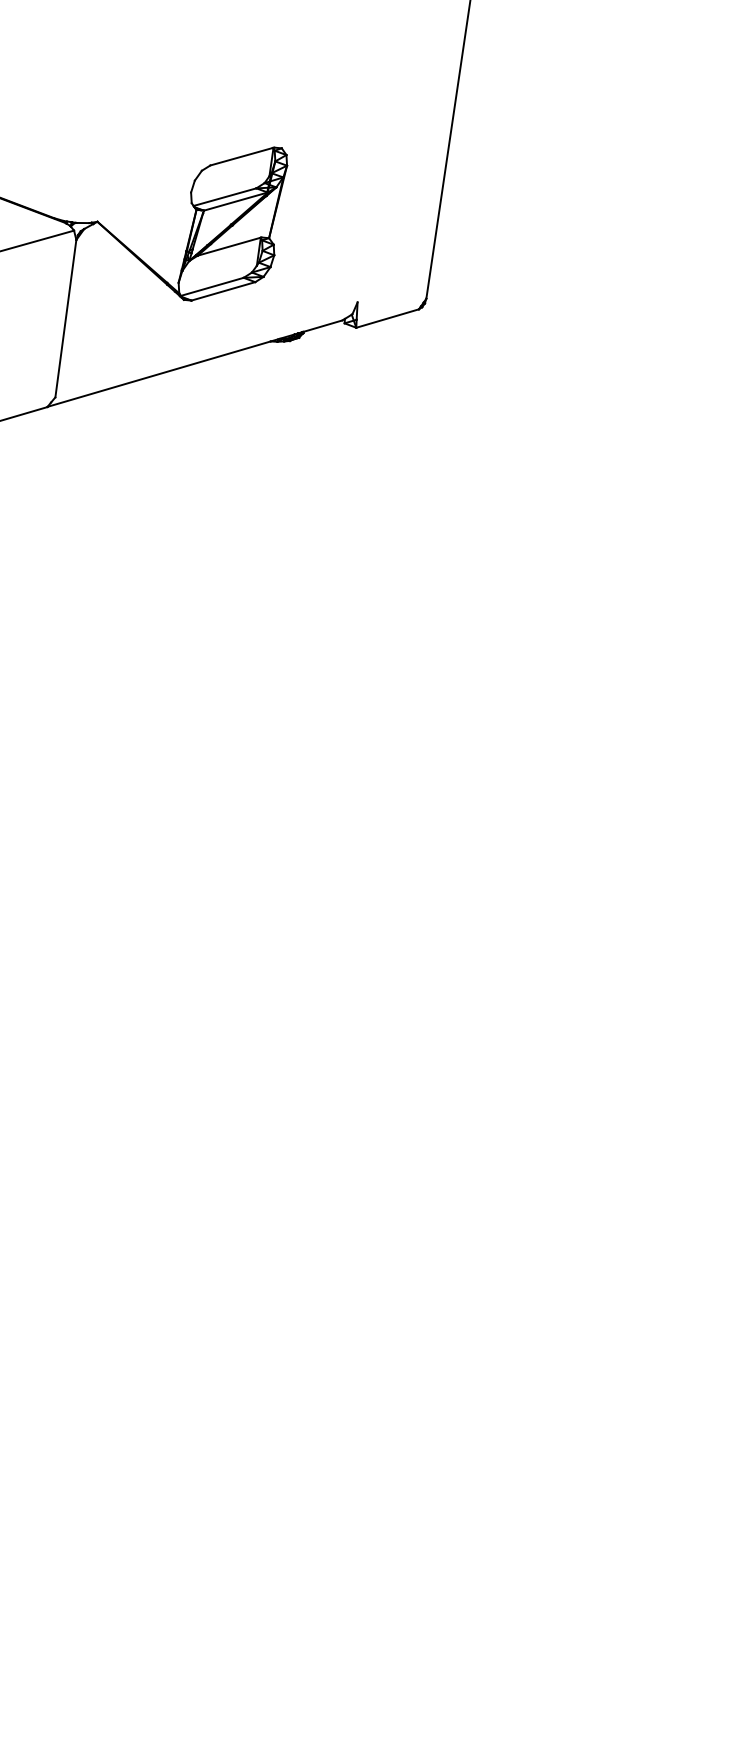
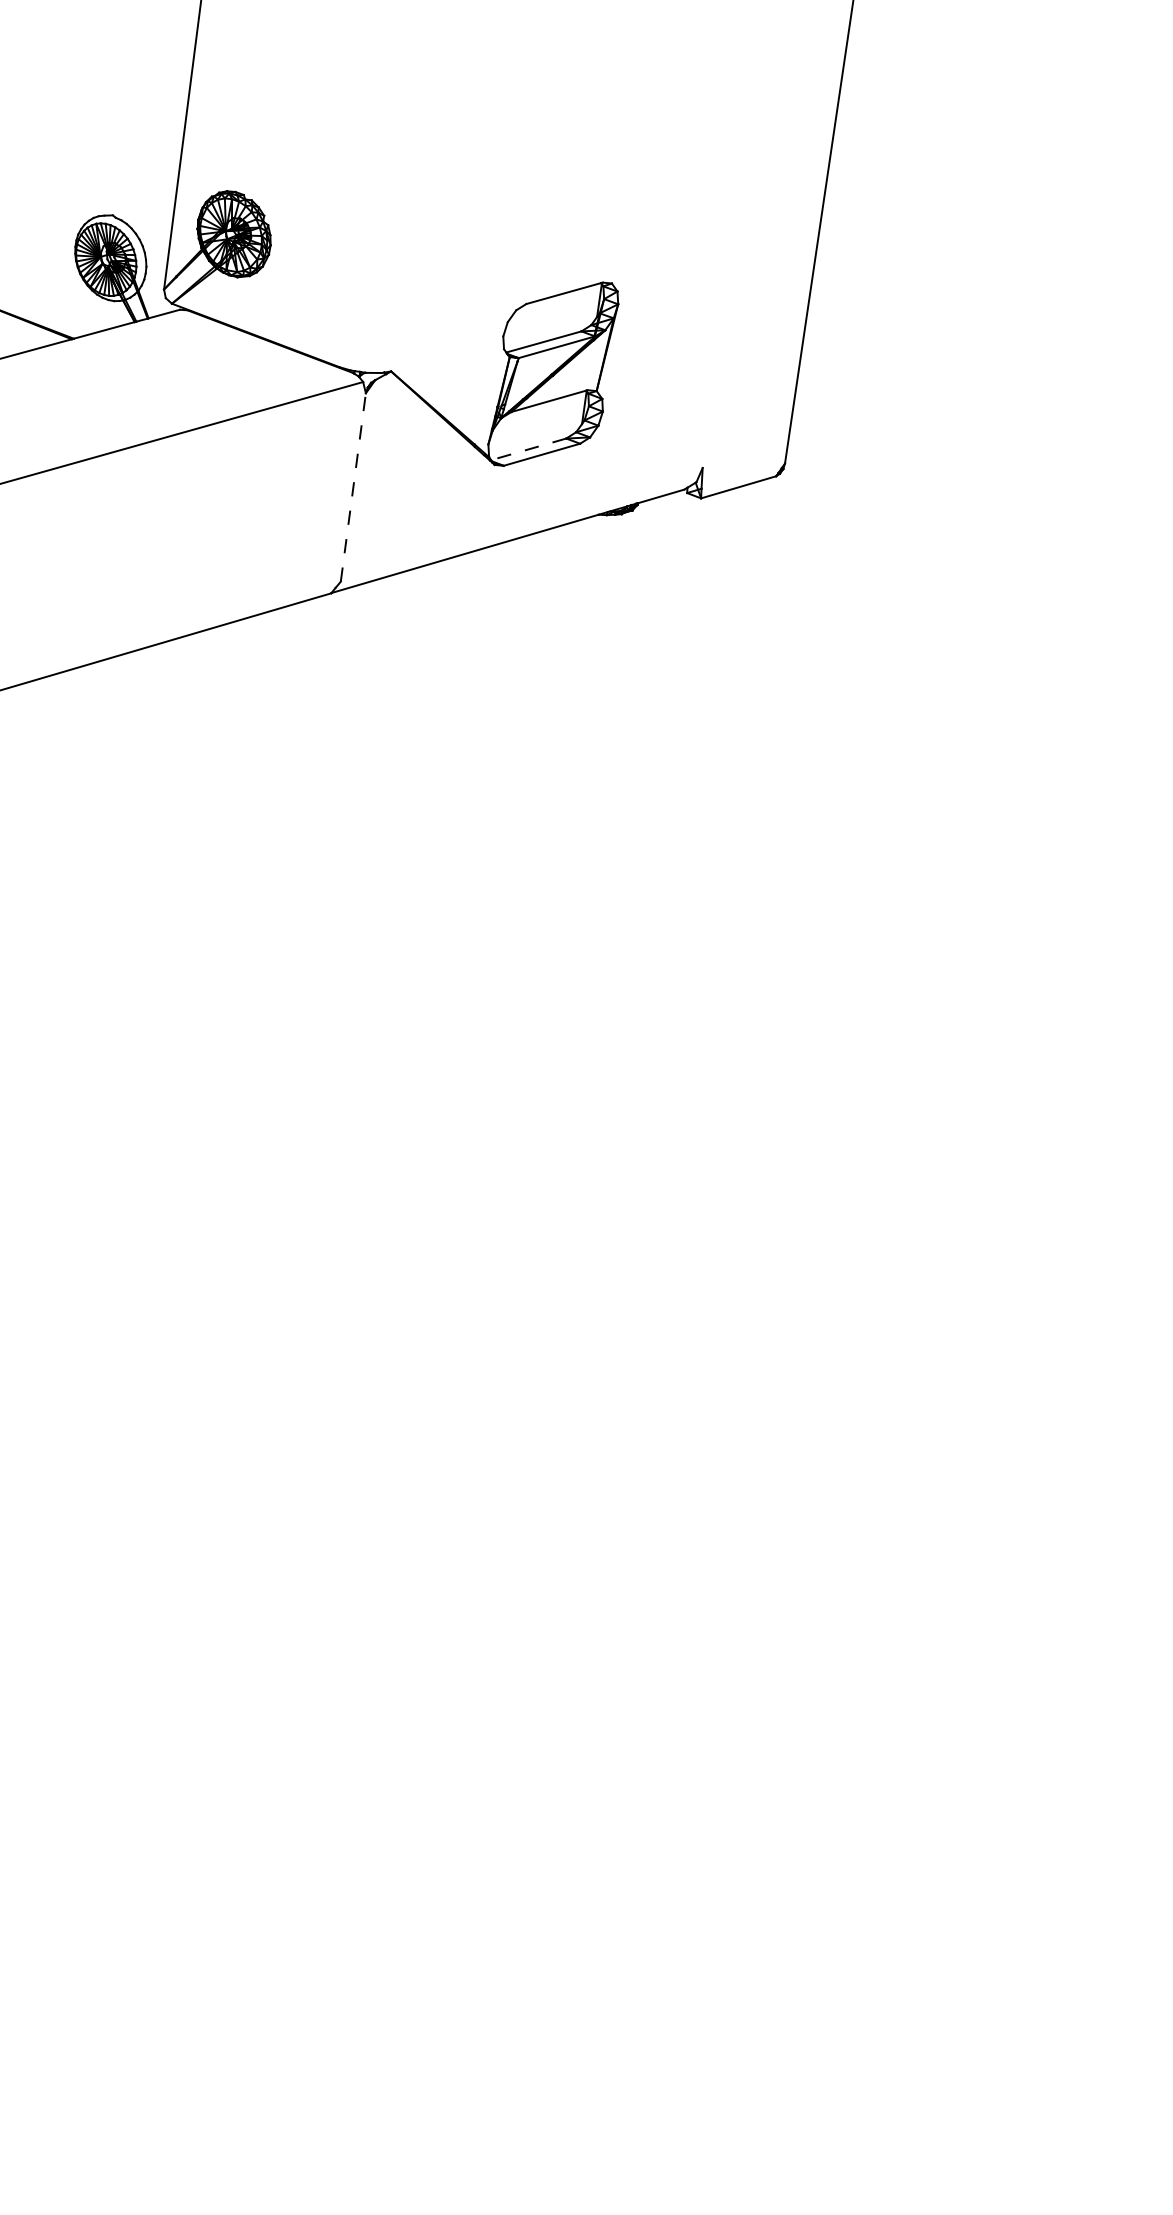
line: (212, 286) -> (528, 449), solid -> dashed
line: (66, 317) -> (353, 486), solid -> dashed

